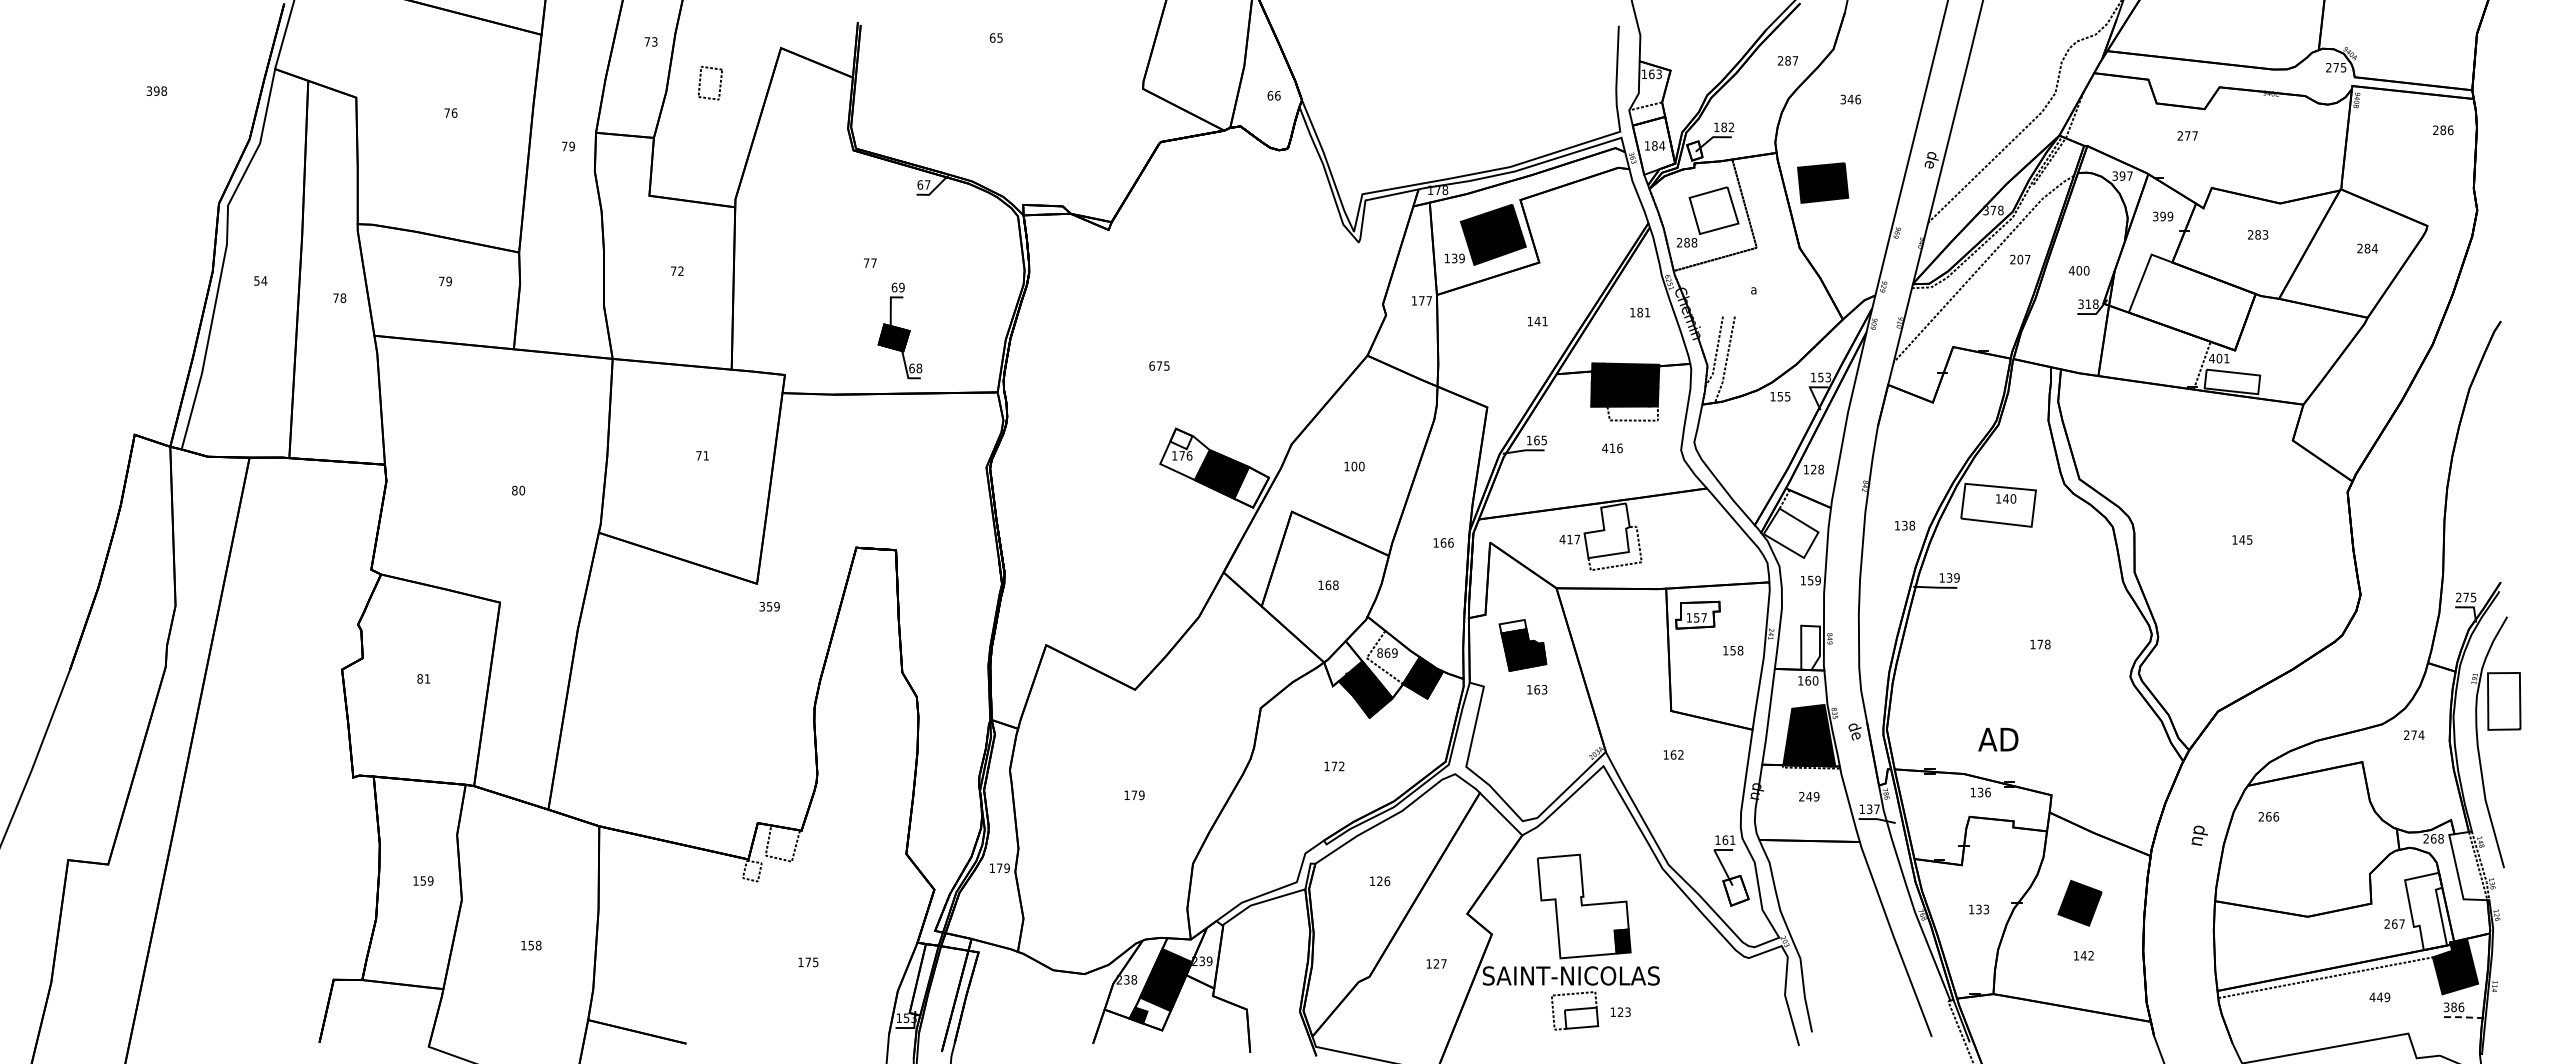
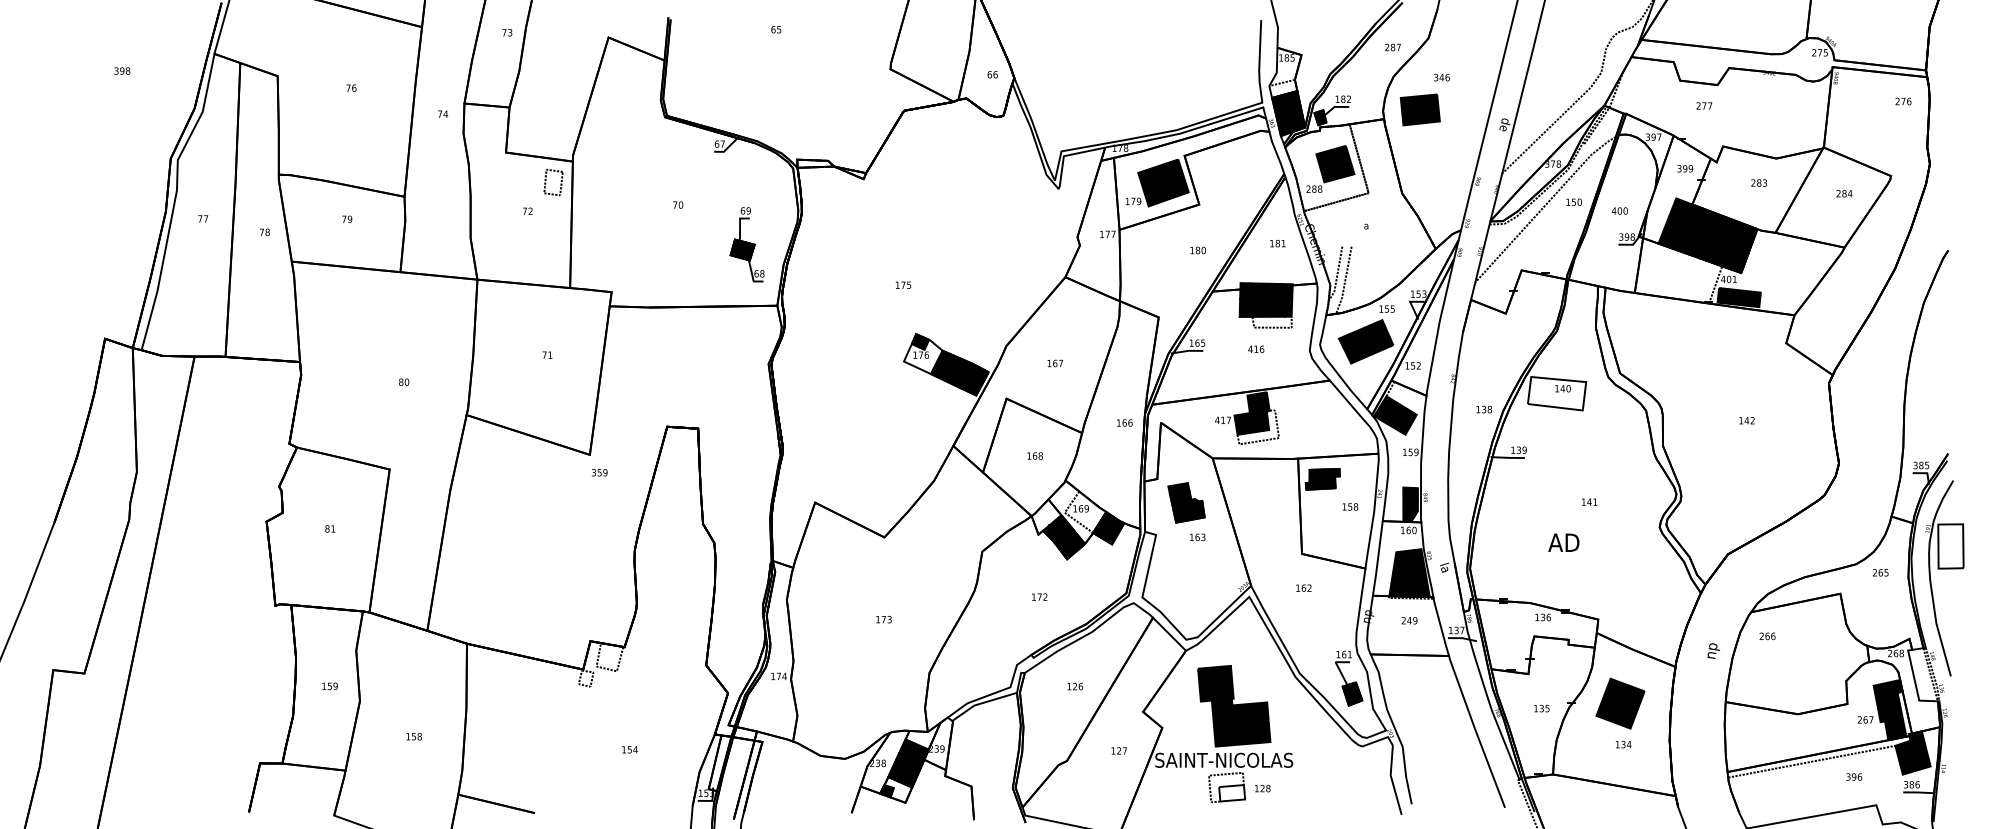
text: (1655, 73) -> (1289, 57), 163 -> 185
part: (701, 79) -> (546, 179), moved
text: (2443, 130) -> (1903, 101), 286 -> 276
fill: (1653, 145) -> (1288, 113), added
text: (572, 146) -> (446, 114), 79 -> 74
fill: (1694, 150) -> (1320, 117), added
part: (1823, 182) -> (1420, 109), moved
fill: (1713, 210) -> (1334, 164), added
text: (1454, 258) -> (1133, 201), 139 -> 179
text: (2020, 259) -> (1574, 202), 207 -> 150
text: (873, 262) -> (680, 204), 77 -> 70
text: (260, 280) -> (203, 218), 54 -> 77
fill: (2191, 302) -> (1707, 235), added
text: (2088, 304) -> (1627, 237), 318 -> 398
text: (1540, 321) -> (1200, 250), 141 -> 180
part: (899, 330) -> (746, 244), moved
text: (1151, 365) -> (897, 284), 675 -> 175
fill: (2232, 381) -> (1739, 297), added
fill: (1181, 438) -> (920, 341), added
part: (1752, 438) -> (1365, 341), added
text: (1357, 466) -> (1057, 363), 100 -> 167
text: (1817, 469) -> (1415, 365), 128 -> 152
fill: (1251, 487) -> (975, 379), added
fill: (1606, 530) -> (1251, 413), added
fill: (1790, 532) -> (1394, 414), added
text: (2249, 539) -> (1752, 420), 145 -> 142
text: (2462, 597) -> (1918, 465), 275 -> 385
fill: (1697, 614) -> (1322, 478), added
fill: (1512, 626) -> (1178, 488), added
text: (2043, 644) -> (1592, 502), 178 -> 141
fill: (1810, 647) -> (1410, 504), added
text: (1379, 652) -> (1074, 508), 869 -> 169
text: (1854, 731) -> (1444, 569), de -> la
text: (2417, 735) -> (1883, 573), 274 -> 265
text: (1998, 739) -> (1563, 542), moved
text: (1141, 794) -> (889, 618), 179 -> 173
text: (1007, 868) -> (784, 676), 179 -> 174
fill: (1735, 890) -> (1352, 693), added
part: (2079, 903) -> (1620, 703), size x1.43
fill: (1582, 906) -> (1232, 706), added
text: (1985, 908) -> (1546, 707), 133 -> 135
fill: (2426, 911) -> (1890, 710), added
text: (2087, 955) -> (1626, 744), 142 -> 134
text: (811, 962) -> (632, 749), 175 -> 154
text: (2379, 997) -> (1853, 777), 449 -> 396
text: (1627, 1011) -> (1267, 788), 123 -> 128
line: (2462, 1017) -> (1918, 792), dashed -> solid

